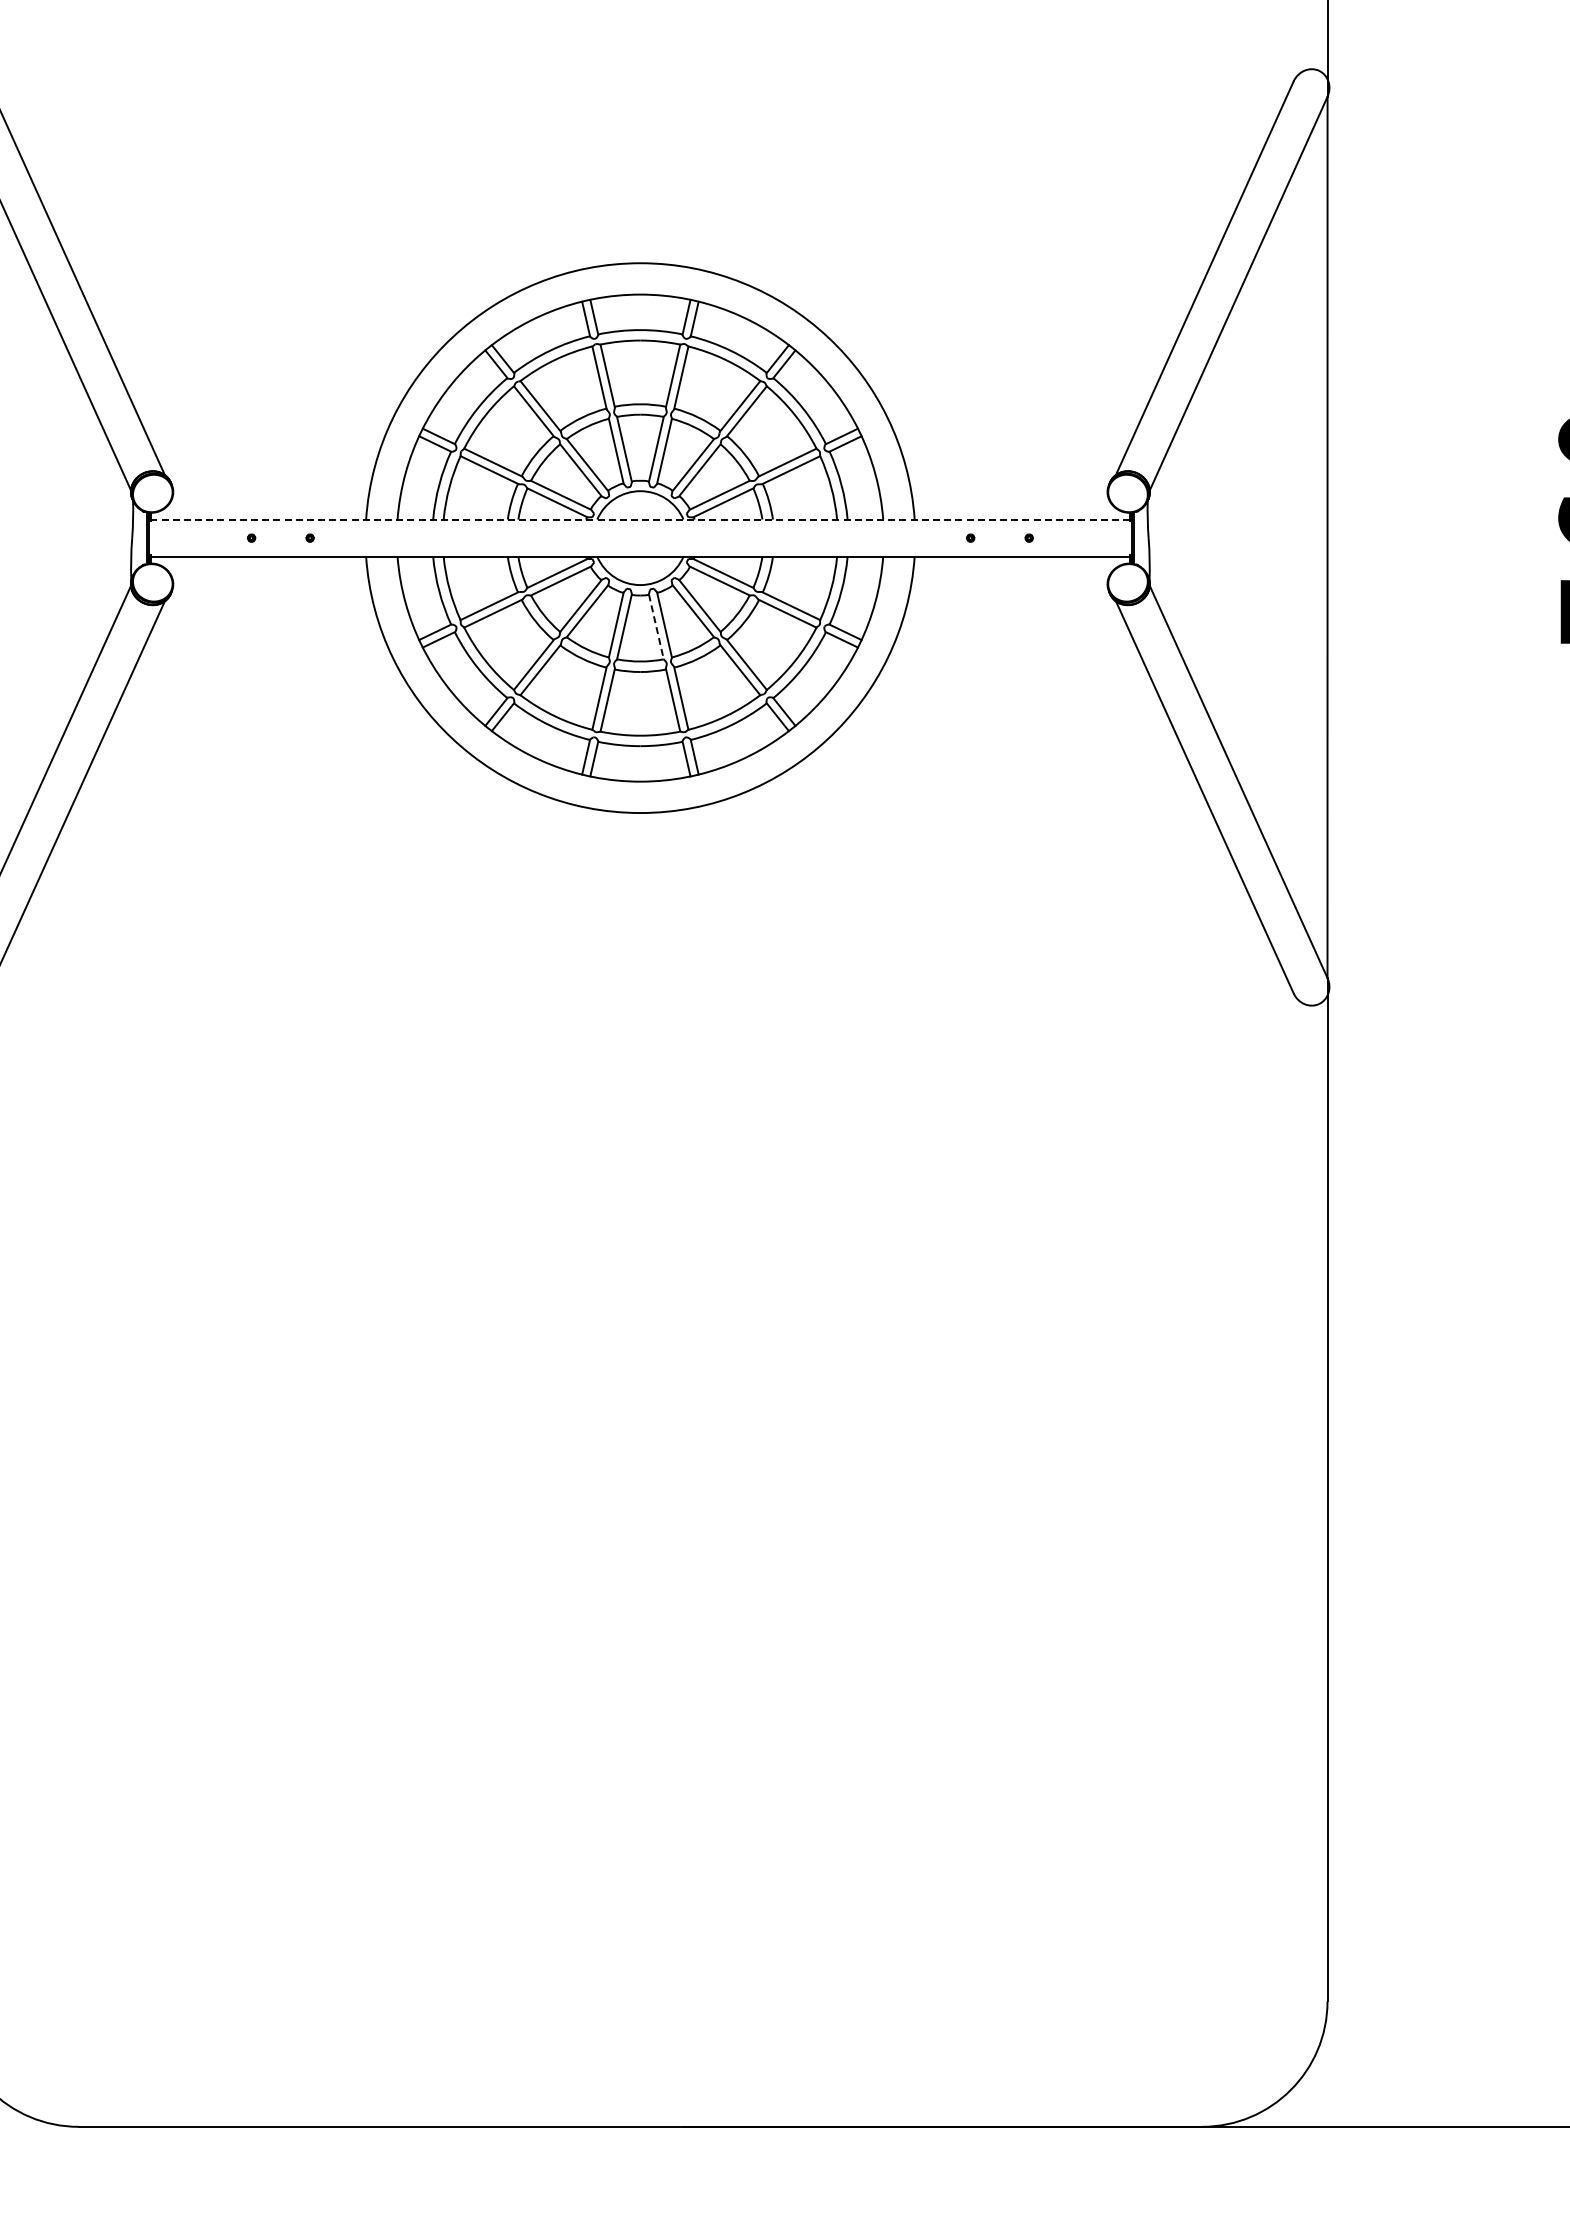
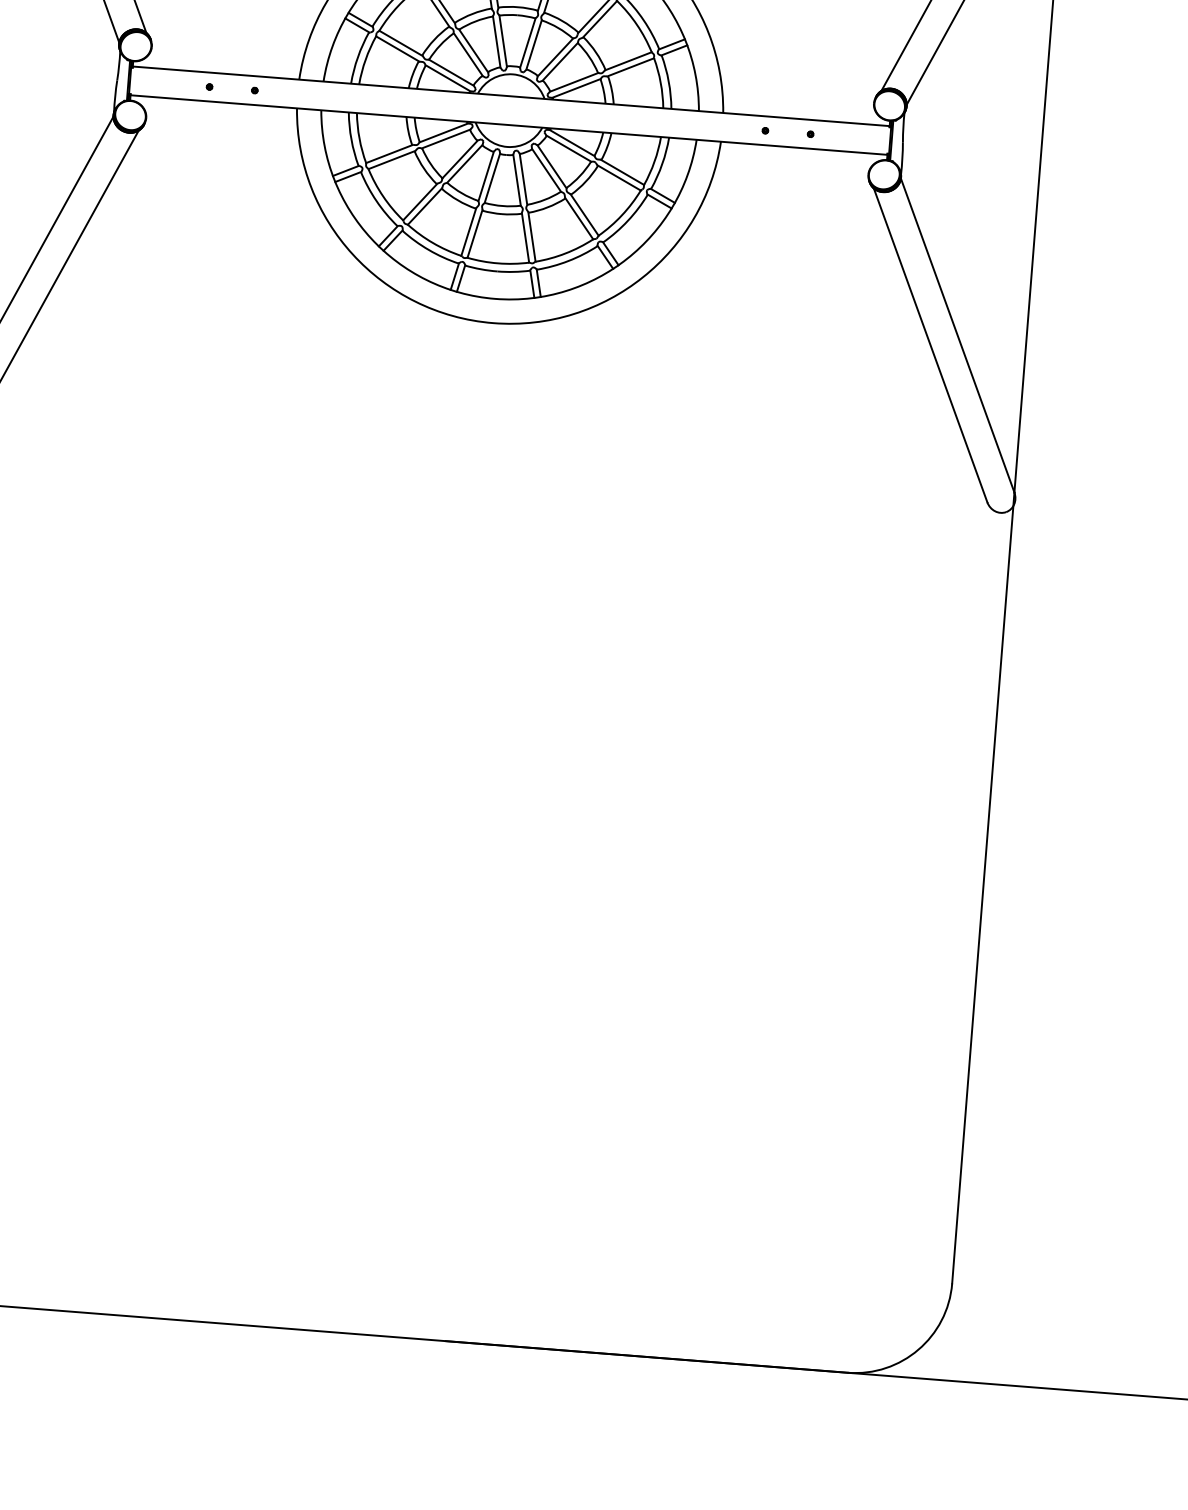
line: (640, 519) -> (511, 96), dashed -> solid
line: (656, 627) -> (517, 180), dashed -> solid

